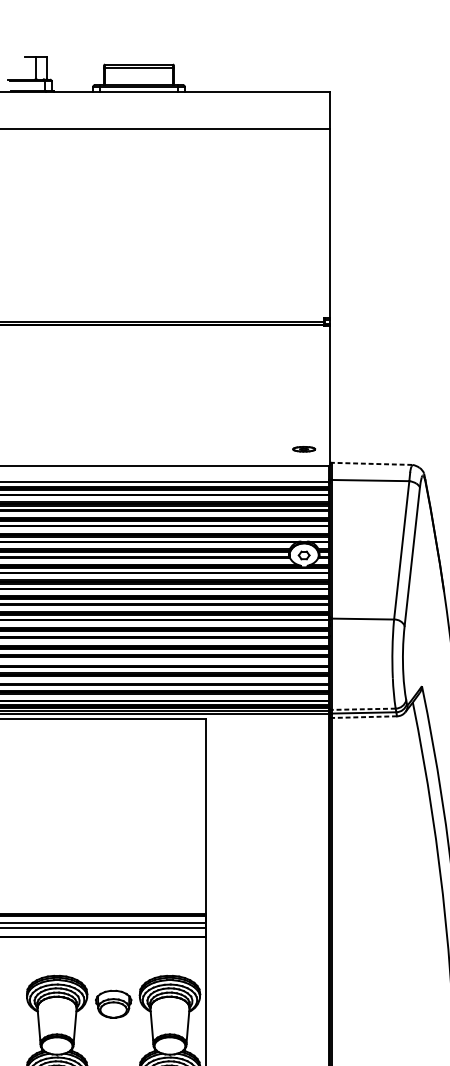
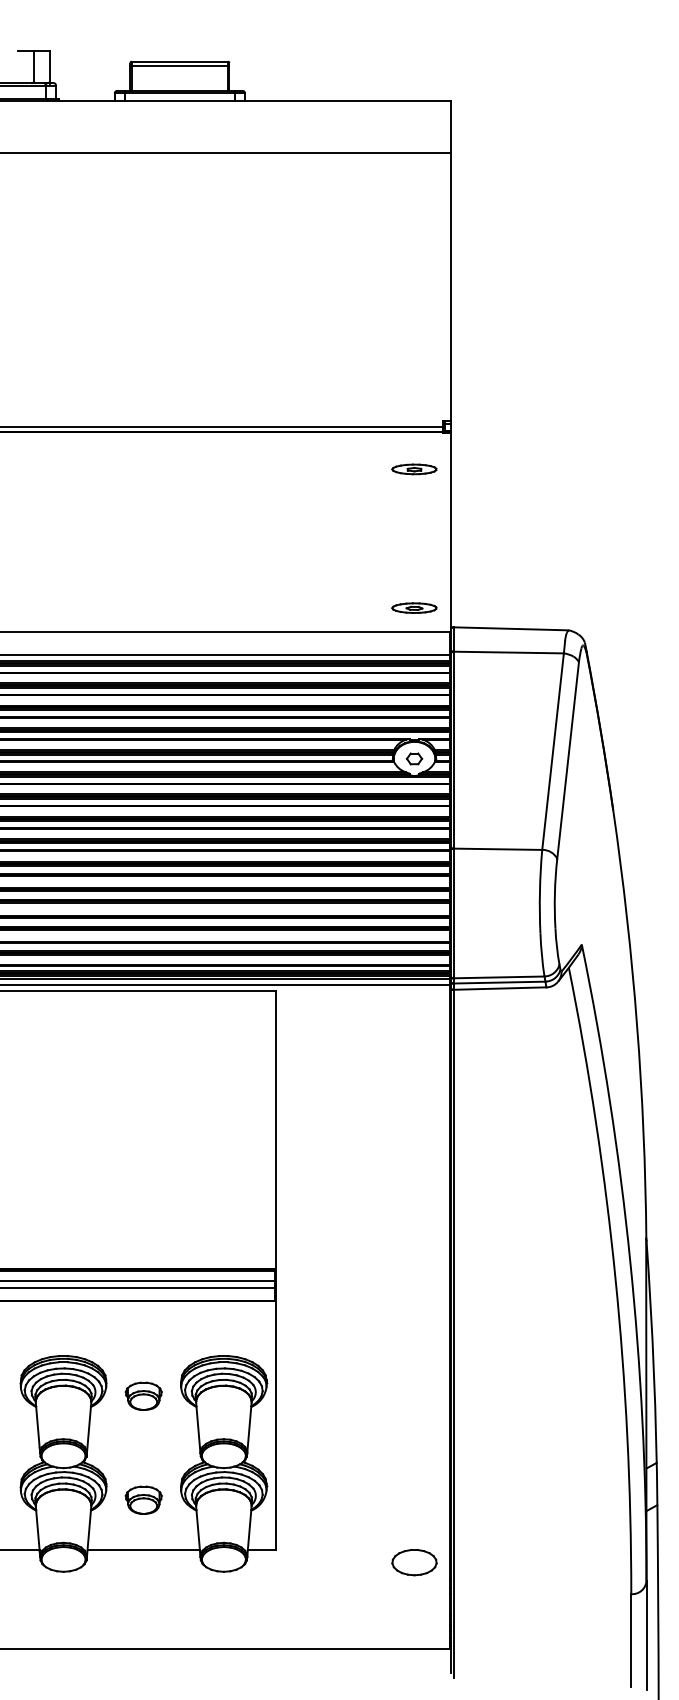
part: (304, 351) -> (414, 469), added
part: (304, 448) -> (414, 607), size x1.43
line: (371, 463) -> (509, 628), dashed -> solid
line: (362, 709) -> (497, 977), dashed -> solid
line: (363, 717) -> (498, 988), dashed -> solid
part: (113, 1003) -> (143, 1395), size x0.71

